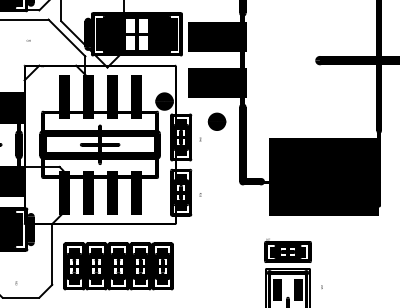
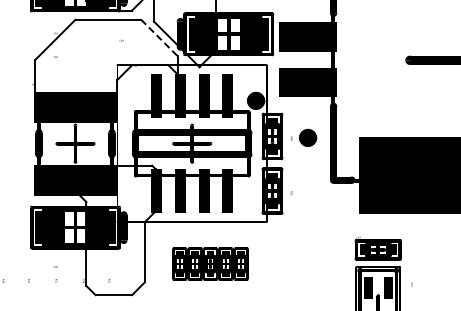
line: (67, 37) -> (159, 37), solid -> dashed
part: (217, 121) -> (308, 137), moved
part: (118, 265) -> (210, 263), size x0.7

